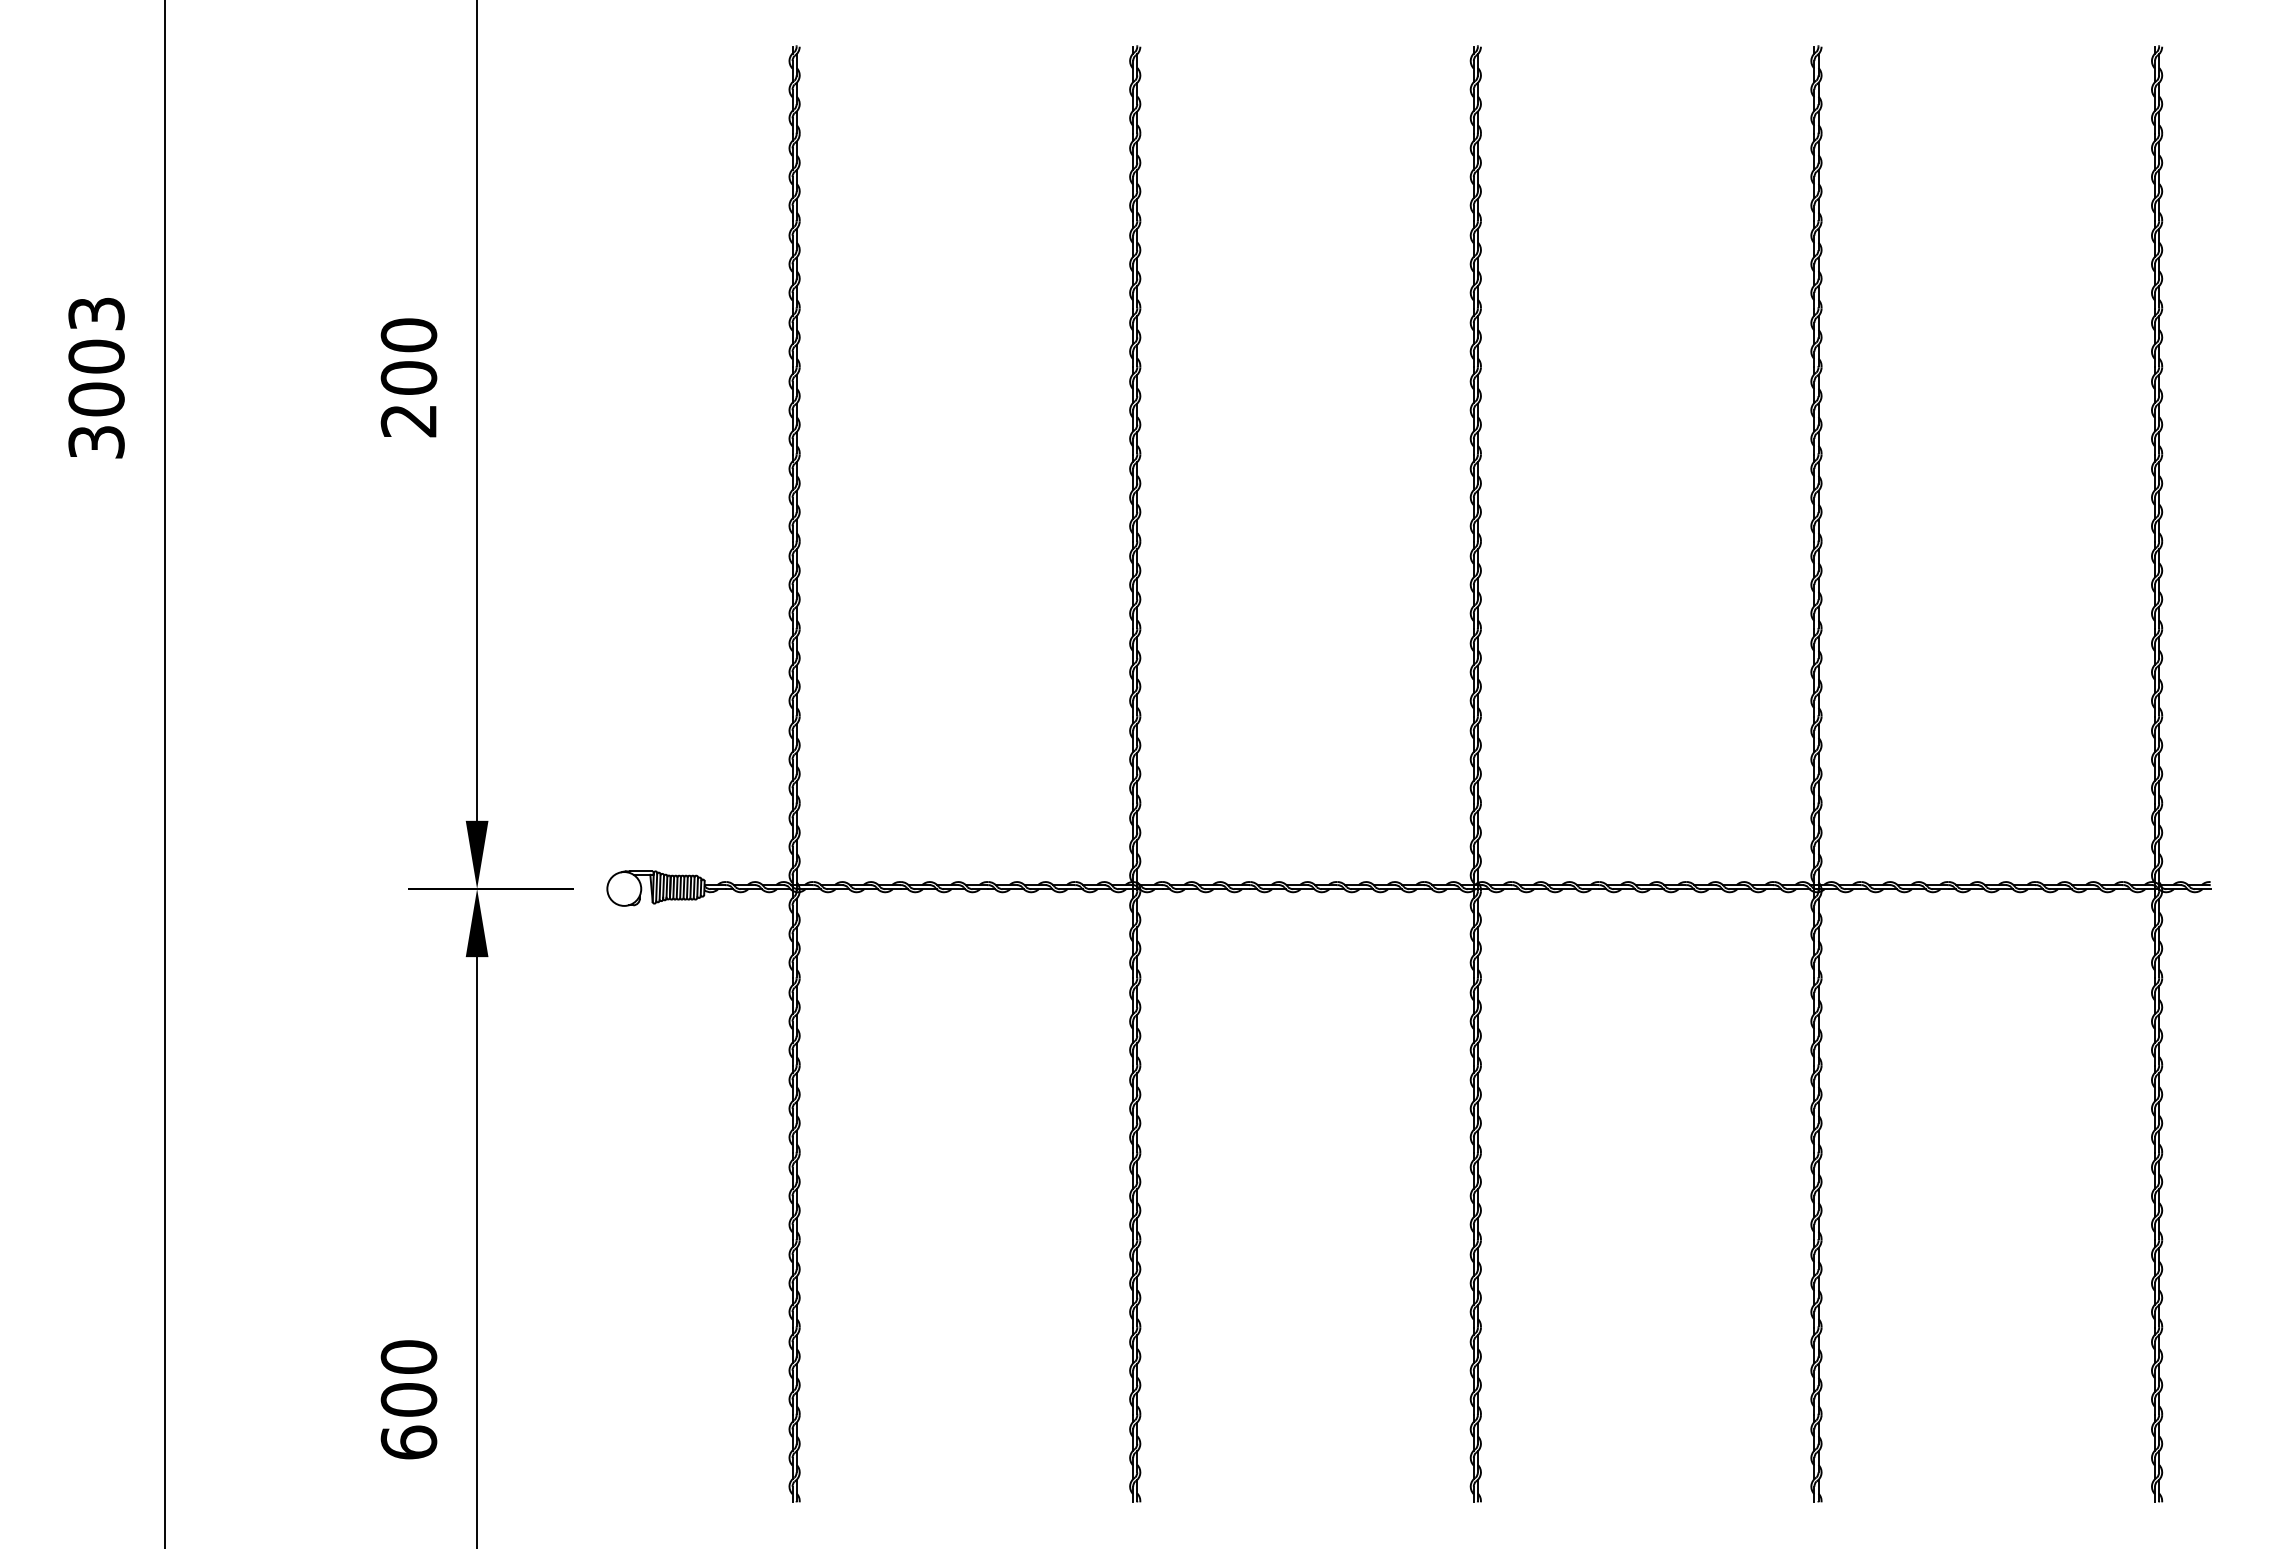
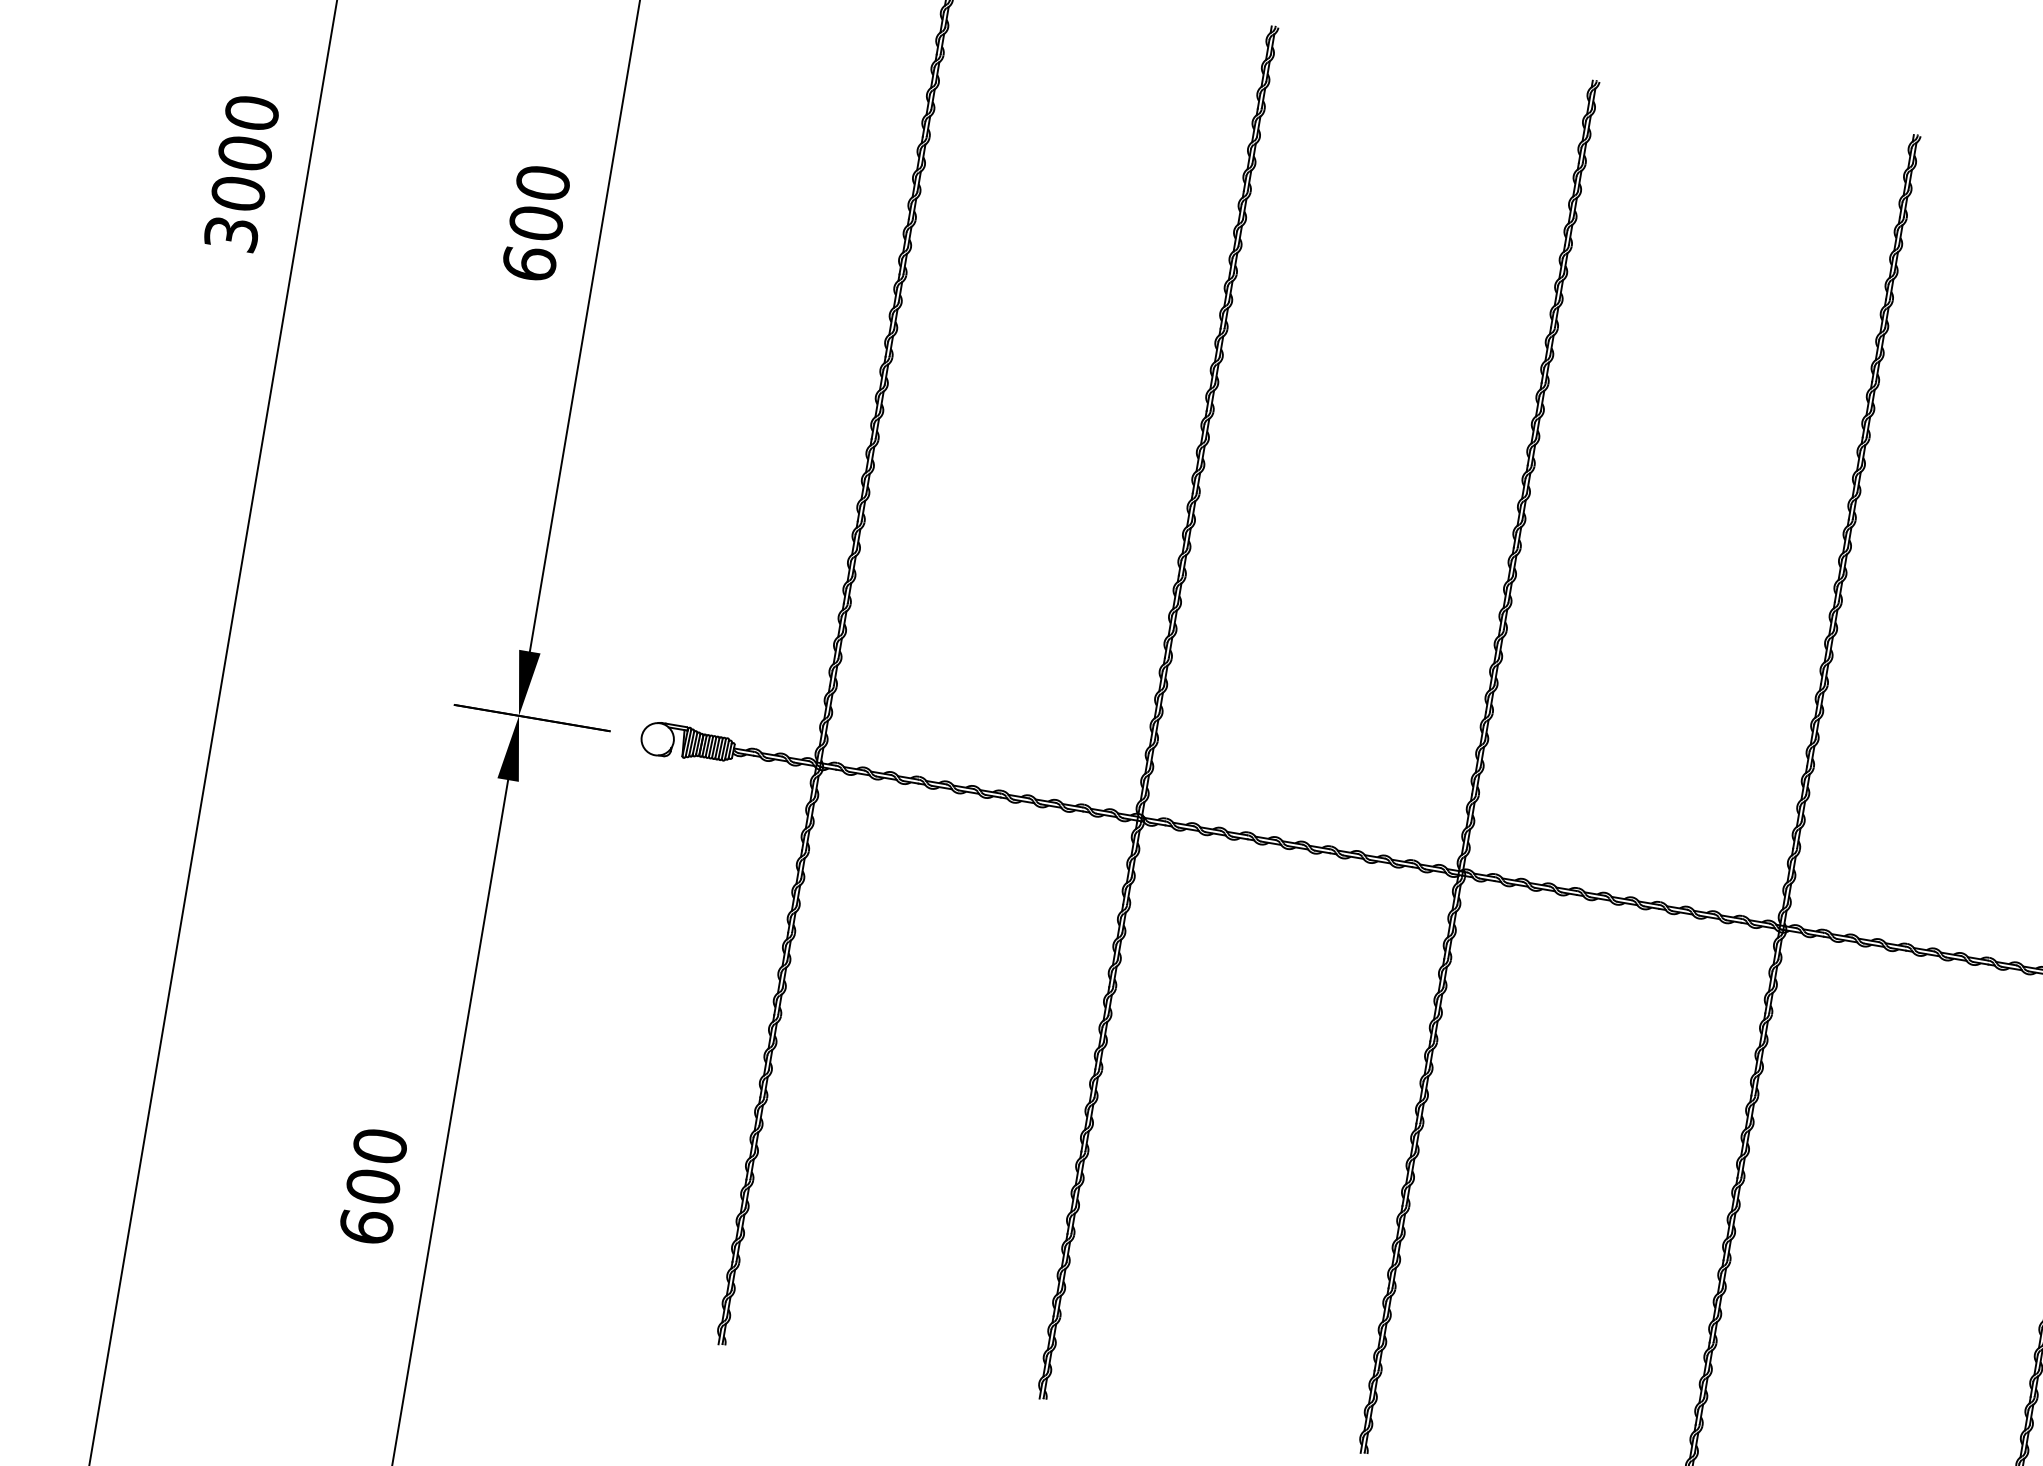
text: (96, 313) -> (251, 112), 3003 -> 3000
text: (408, 420) -> (529, 263), 200 -> 600

